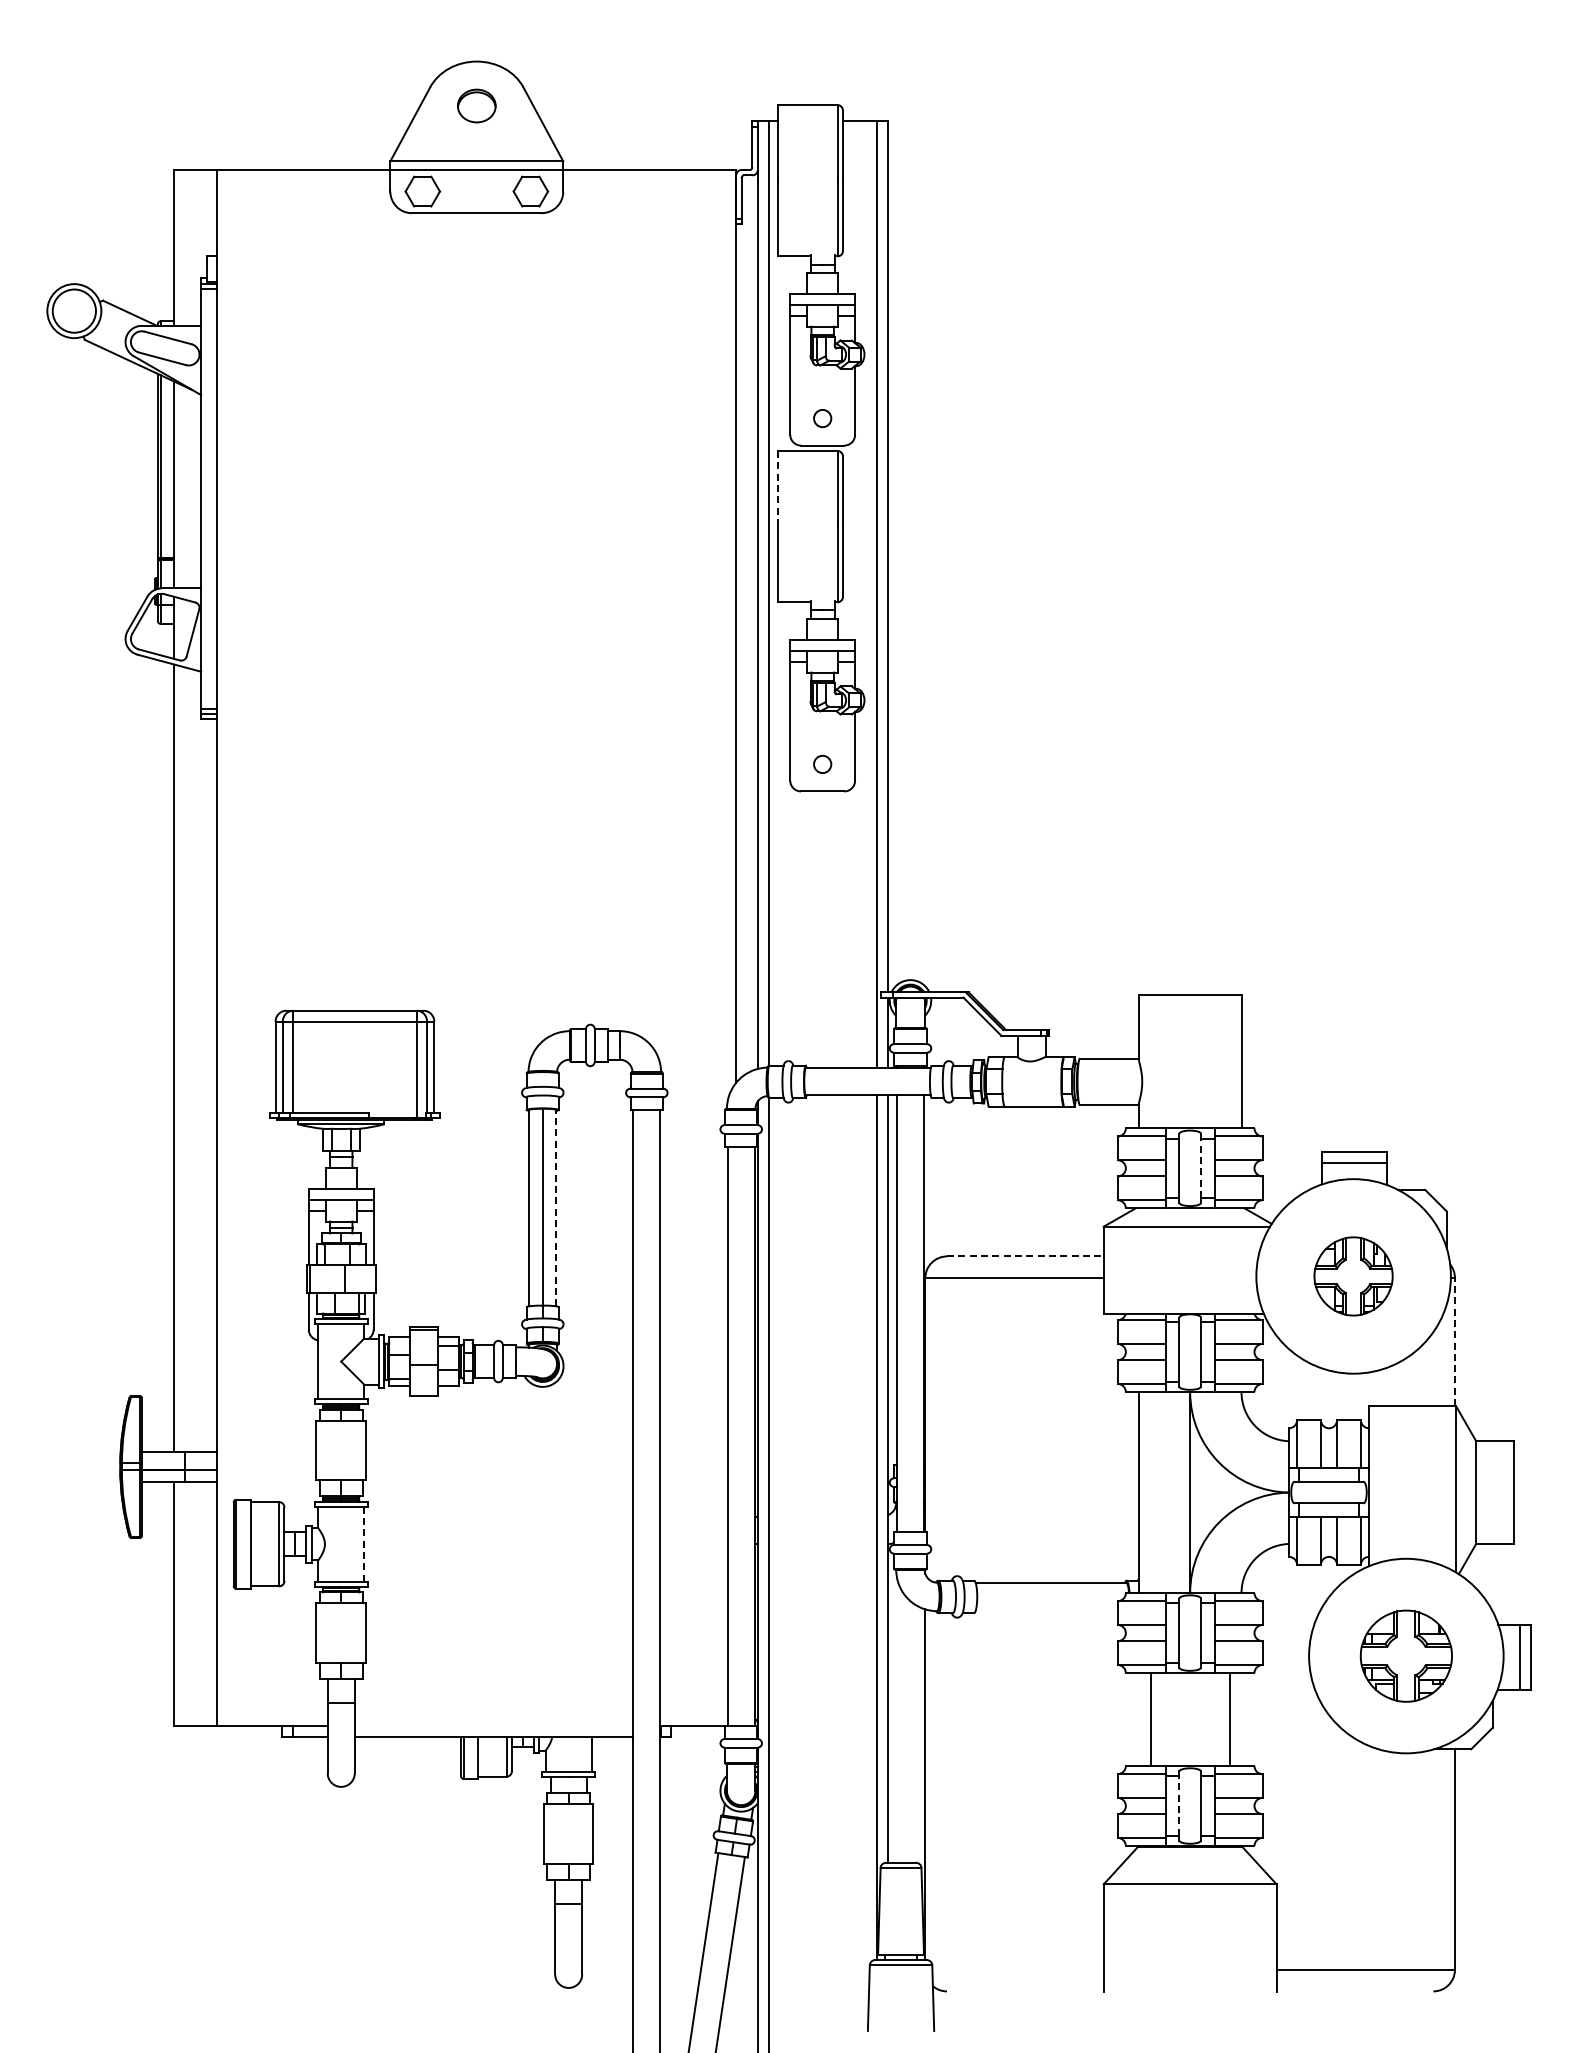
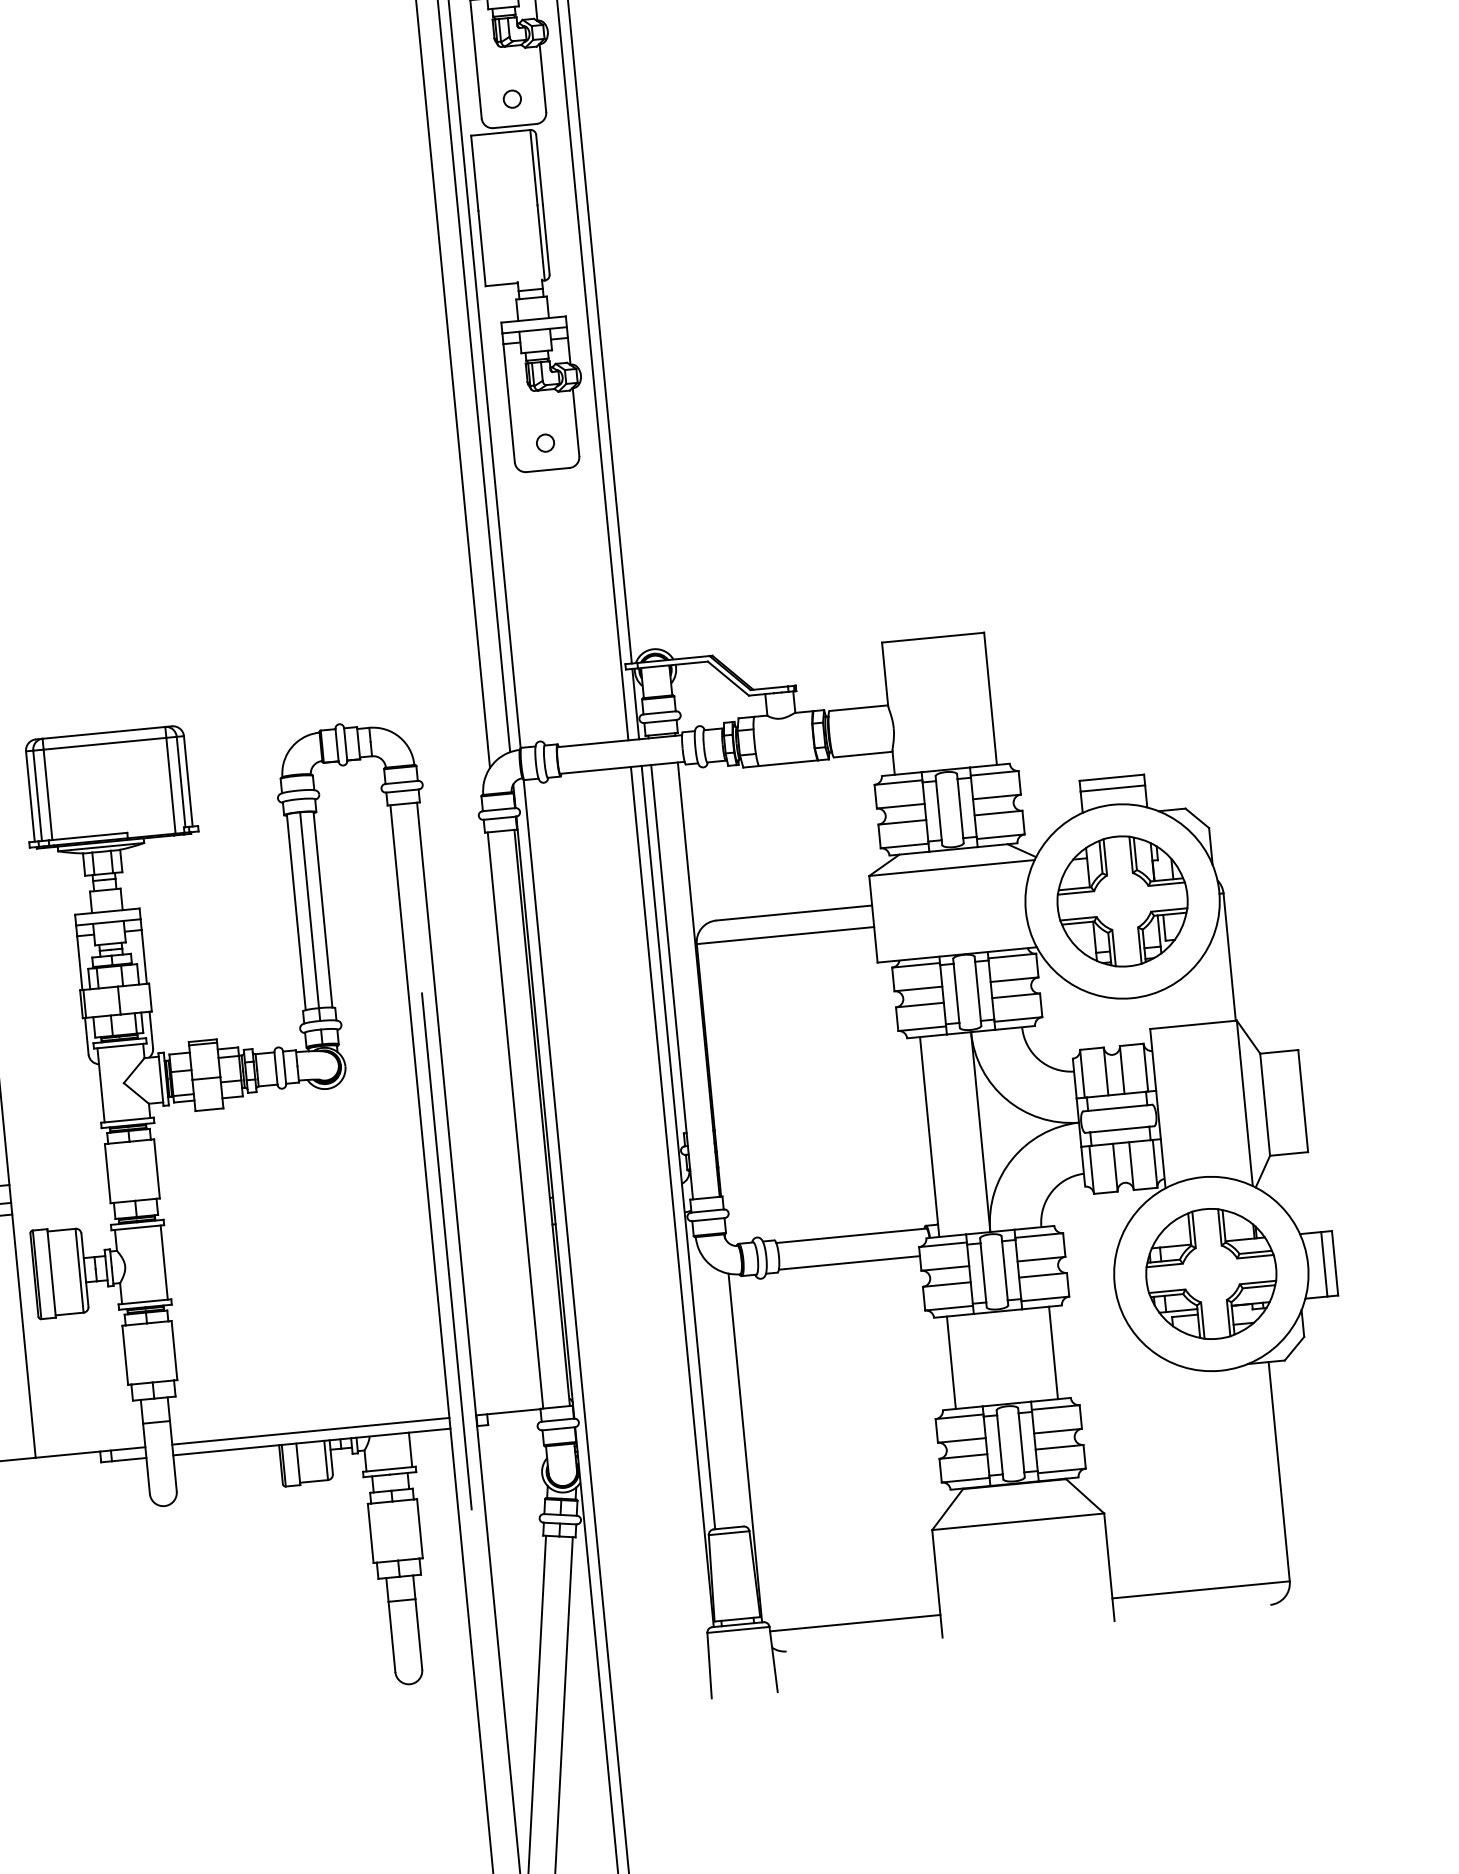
line: (778, 488) -> (475, 172), dashed -> solid
line: (1200, 1168) -> (959, 808), dashed -> solid
line: (556, 1207) -> (323, 909), dashed -> solid
line: (1025, 1256) -> (794, 913), dashed -> solid
part: (1353, 1276) -> (1122, 901), size x1.67
line: (1454, 1341) -> (1229, 956), dashed -> solid
line: (364, 1543) -> (164, 1261), dashed -> solid
line: (646, 1559) -> (446, 1250), added
line: (1046, 1610) -> (849, 1263), added
part: (1406, 1656) -> (1211, 1274), size x1.43
line: (1150, 1719) -> (1053, 1352), moved
line: (1229, 1719) -> (951, 1362), moved
line: (493, 1726) -> (310, 1431), added
line: (1179, 1806) -> (1000, 1445), dashed -> solid
line: (1017, 1969) -> (854, 1622), added

